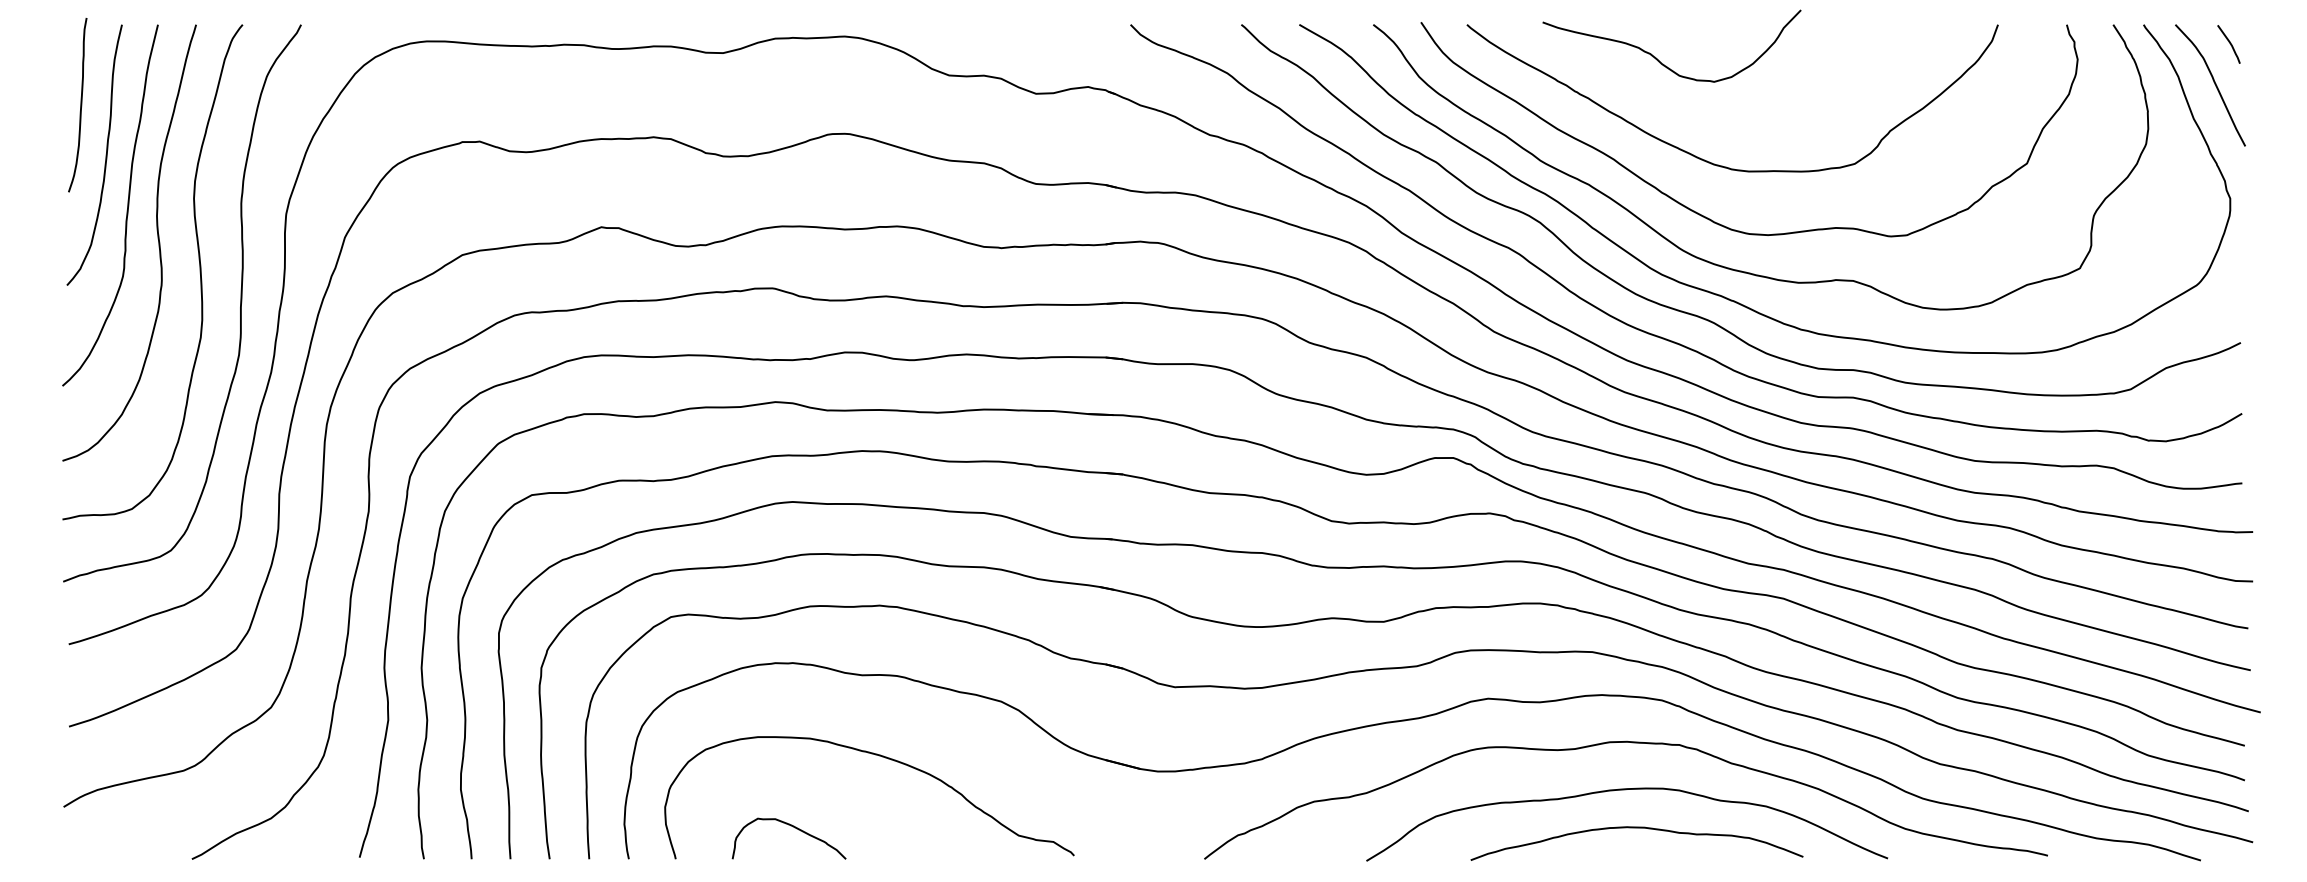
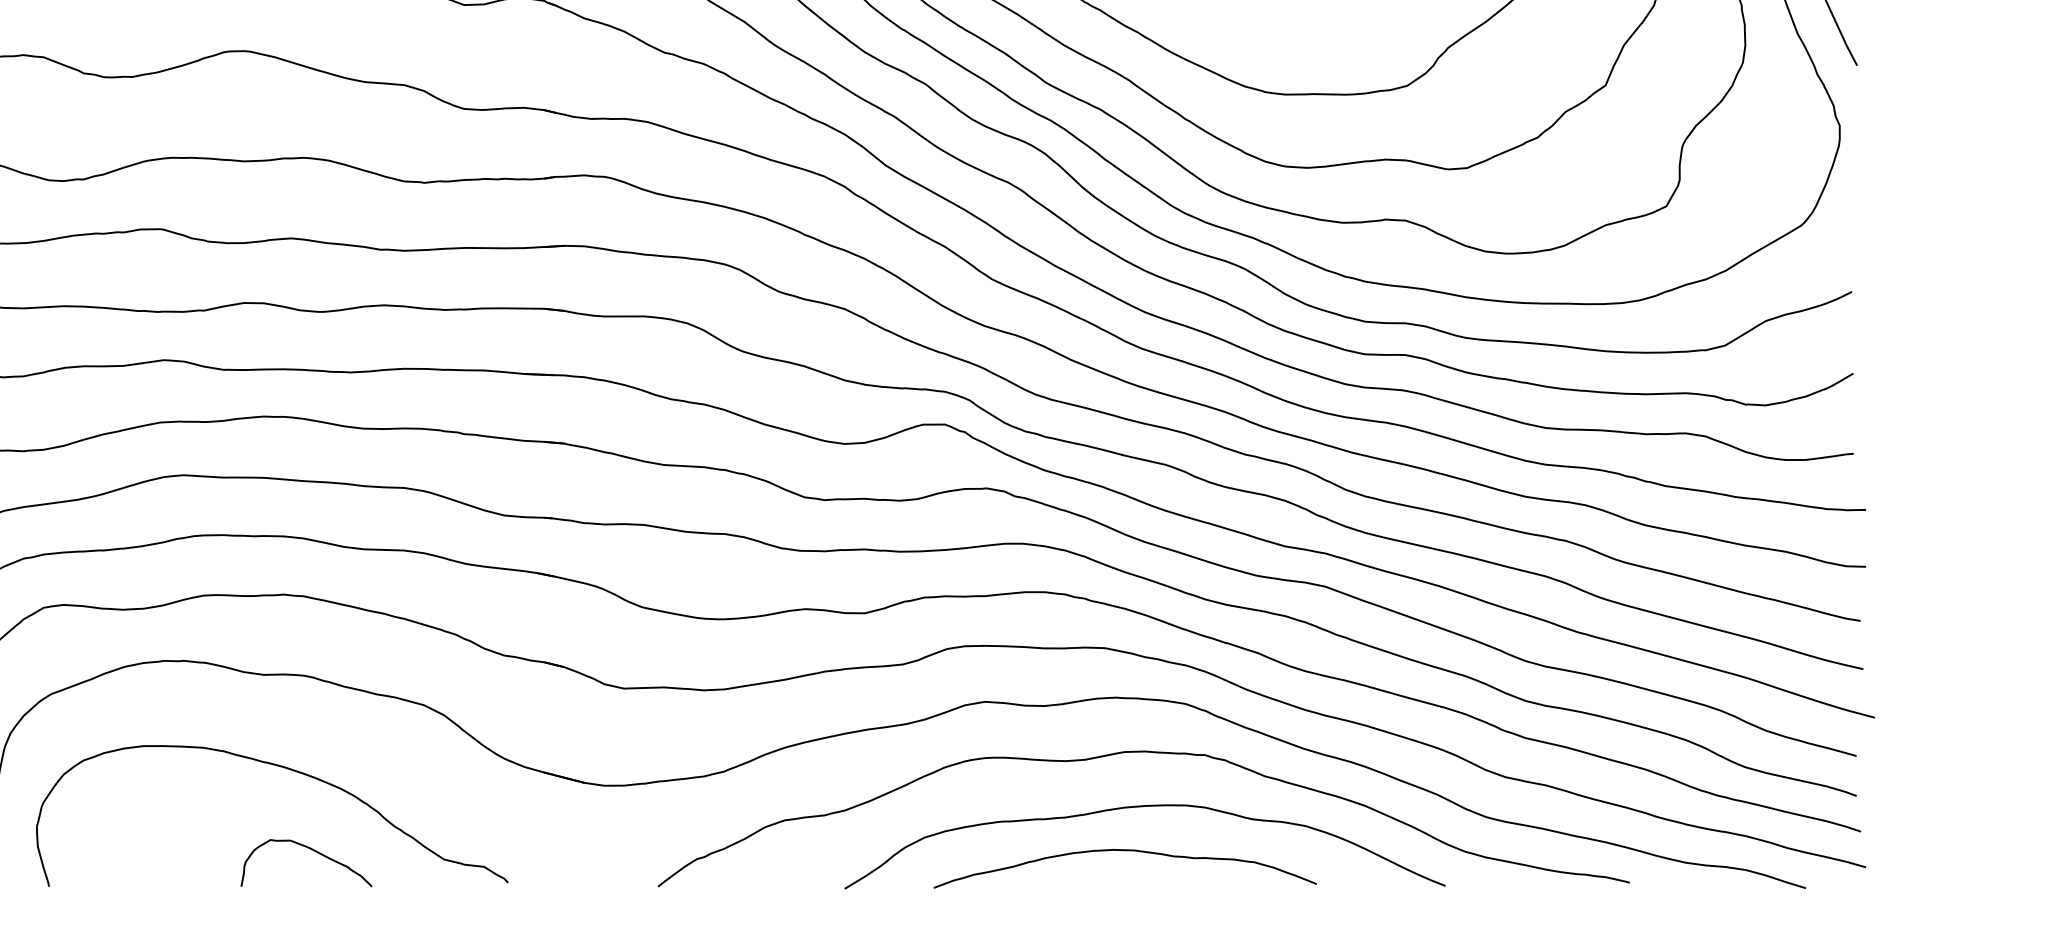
curve: (1636, 828) -> (1124, 851), moved
curve: (796, 829) -> (314, 852), moved

